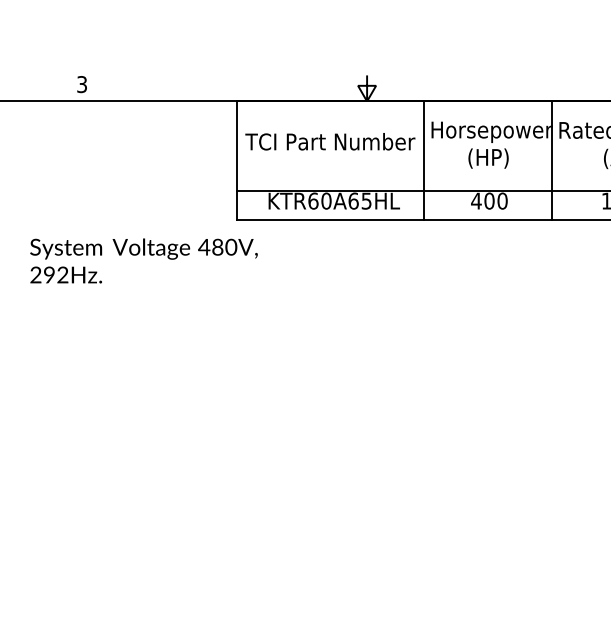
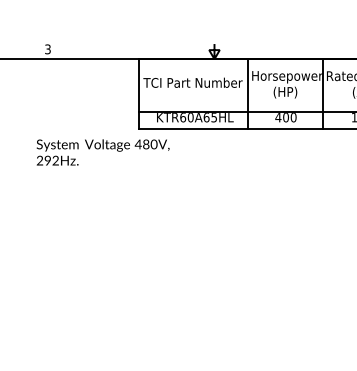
text: (142, 261) -> (102, 152), moved

